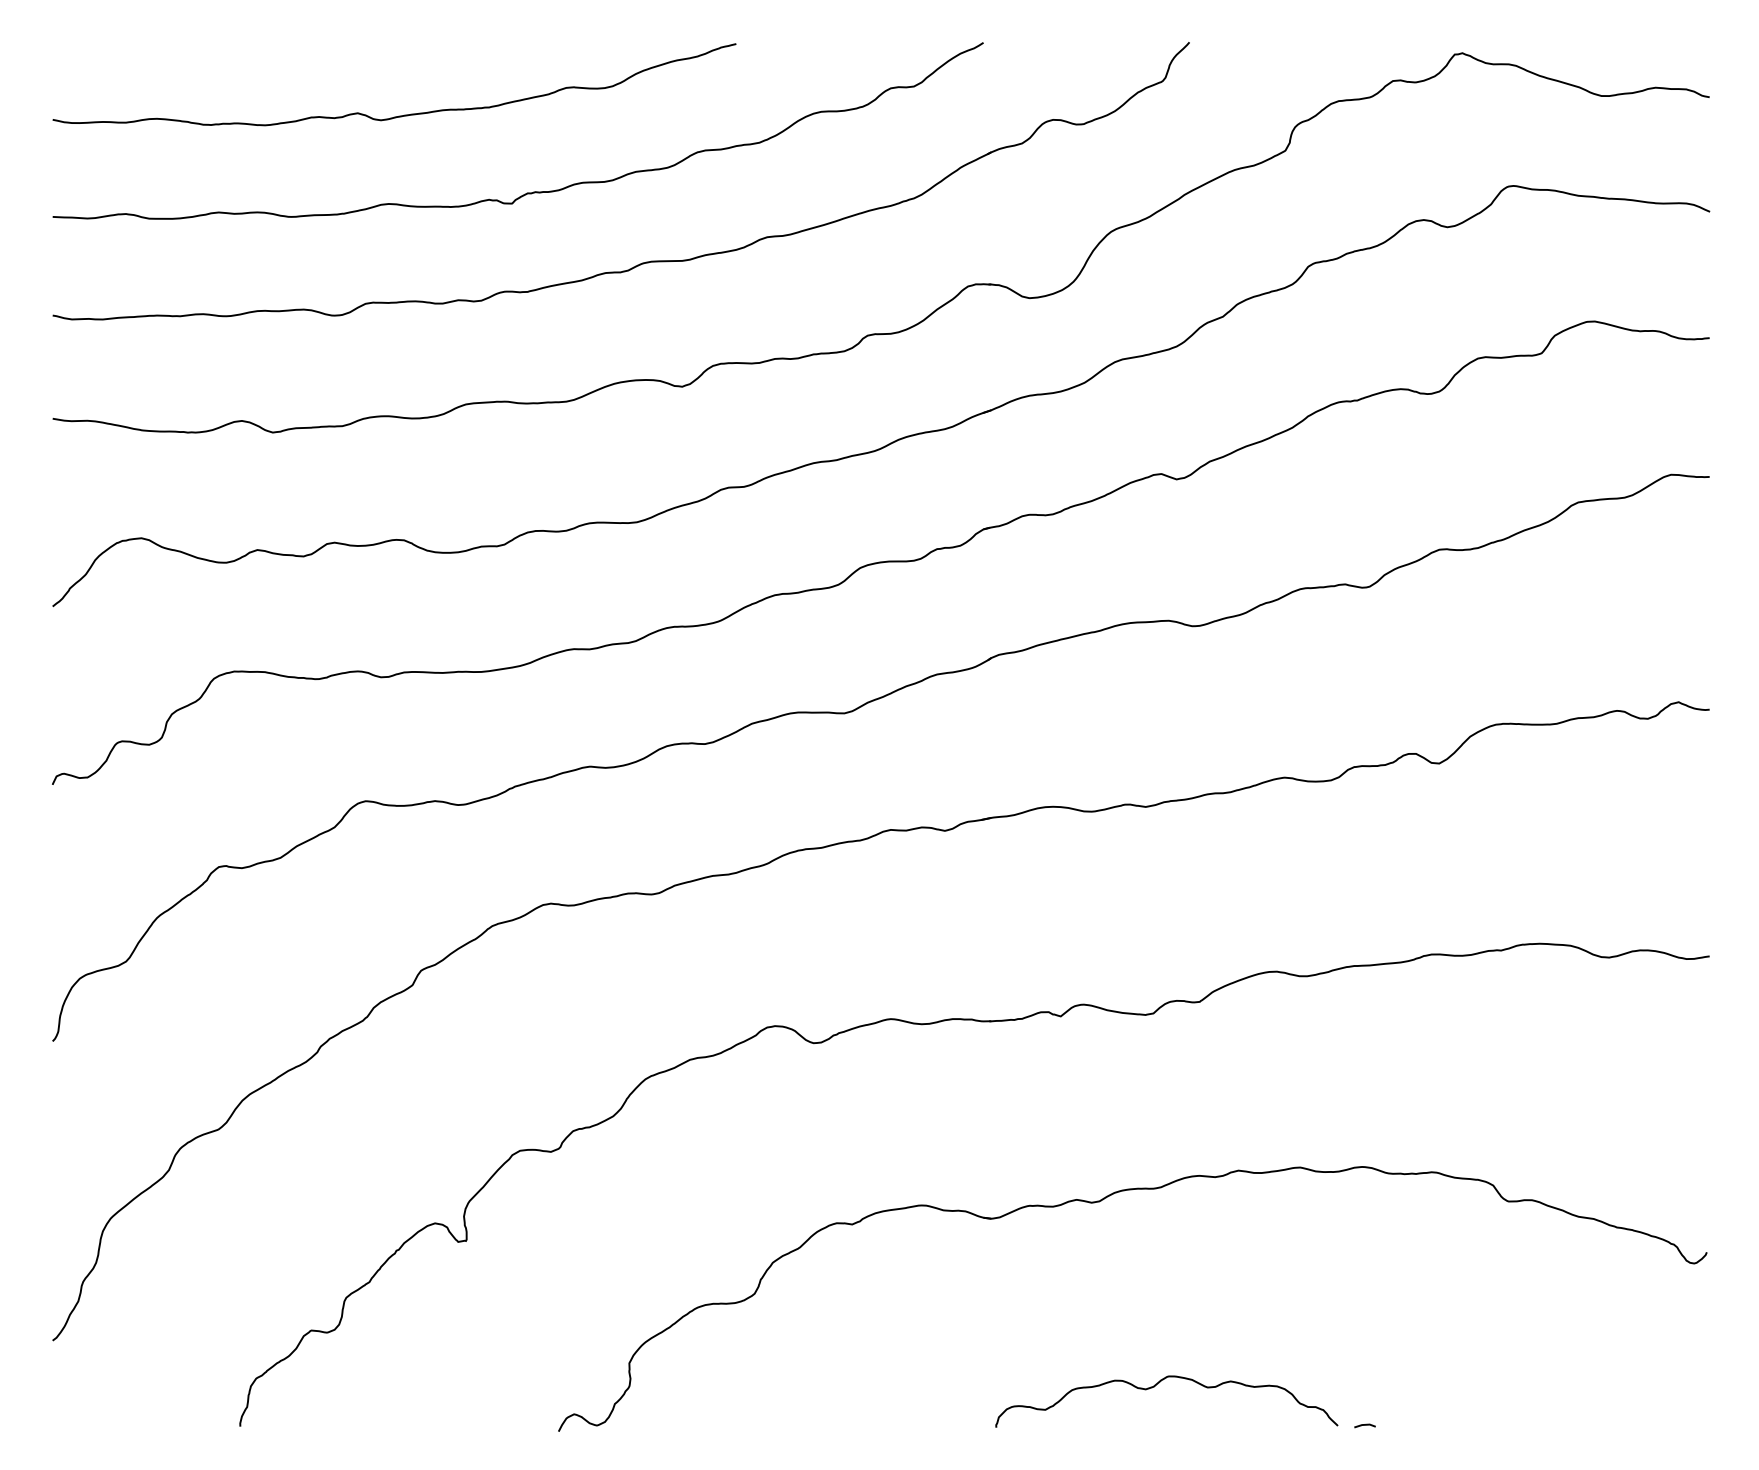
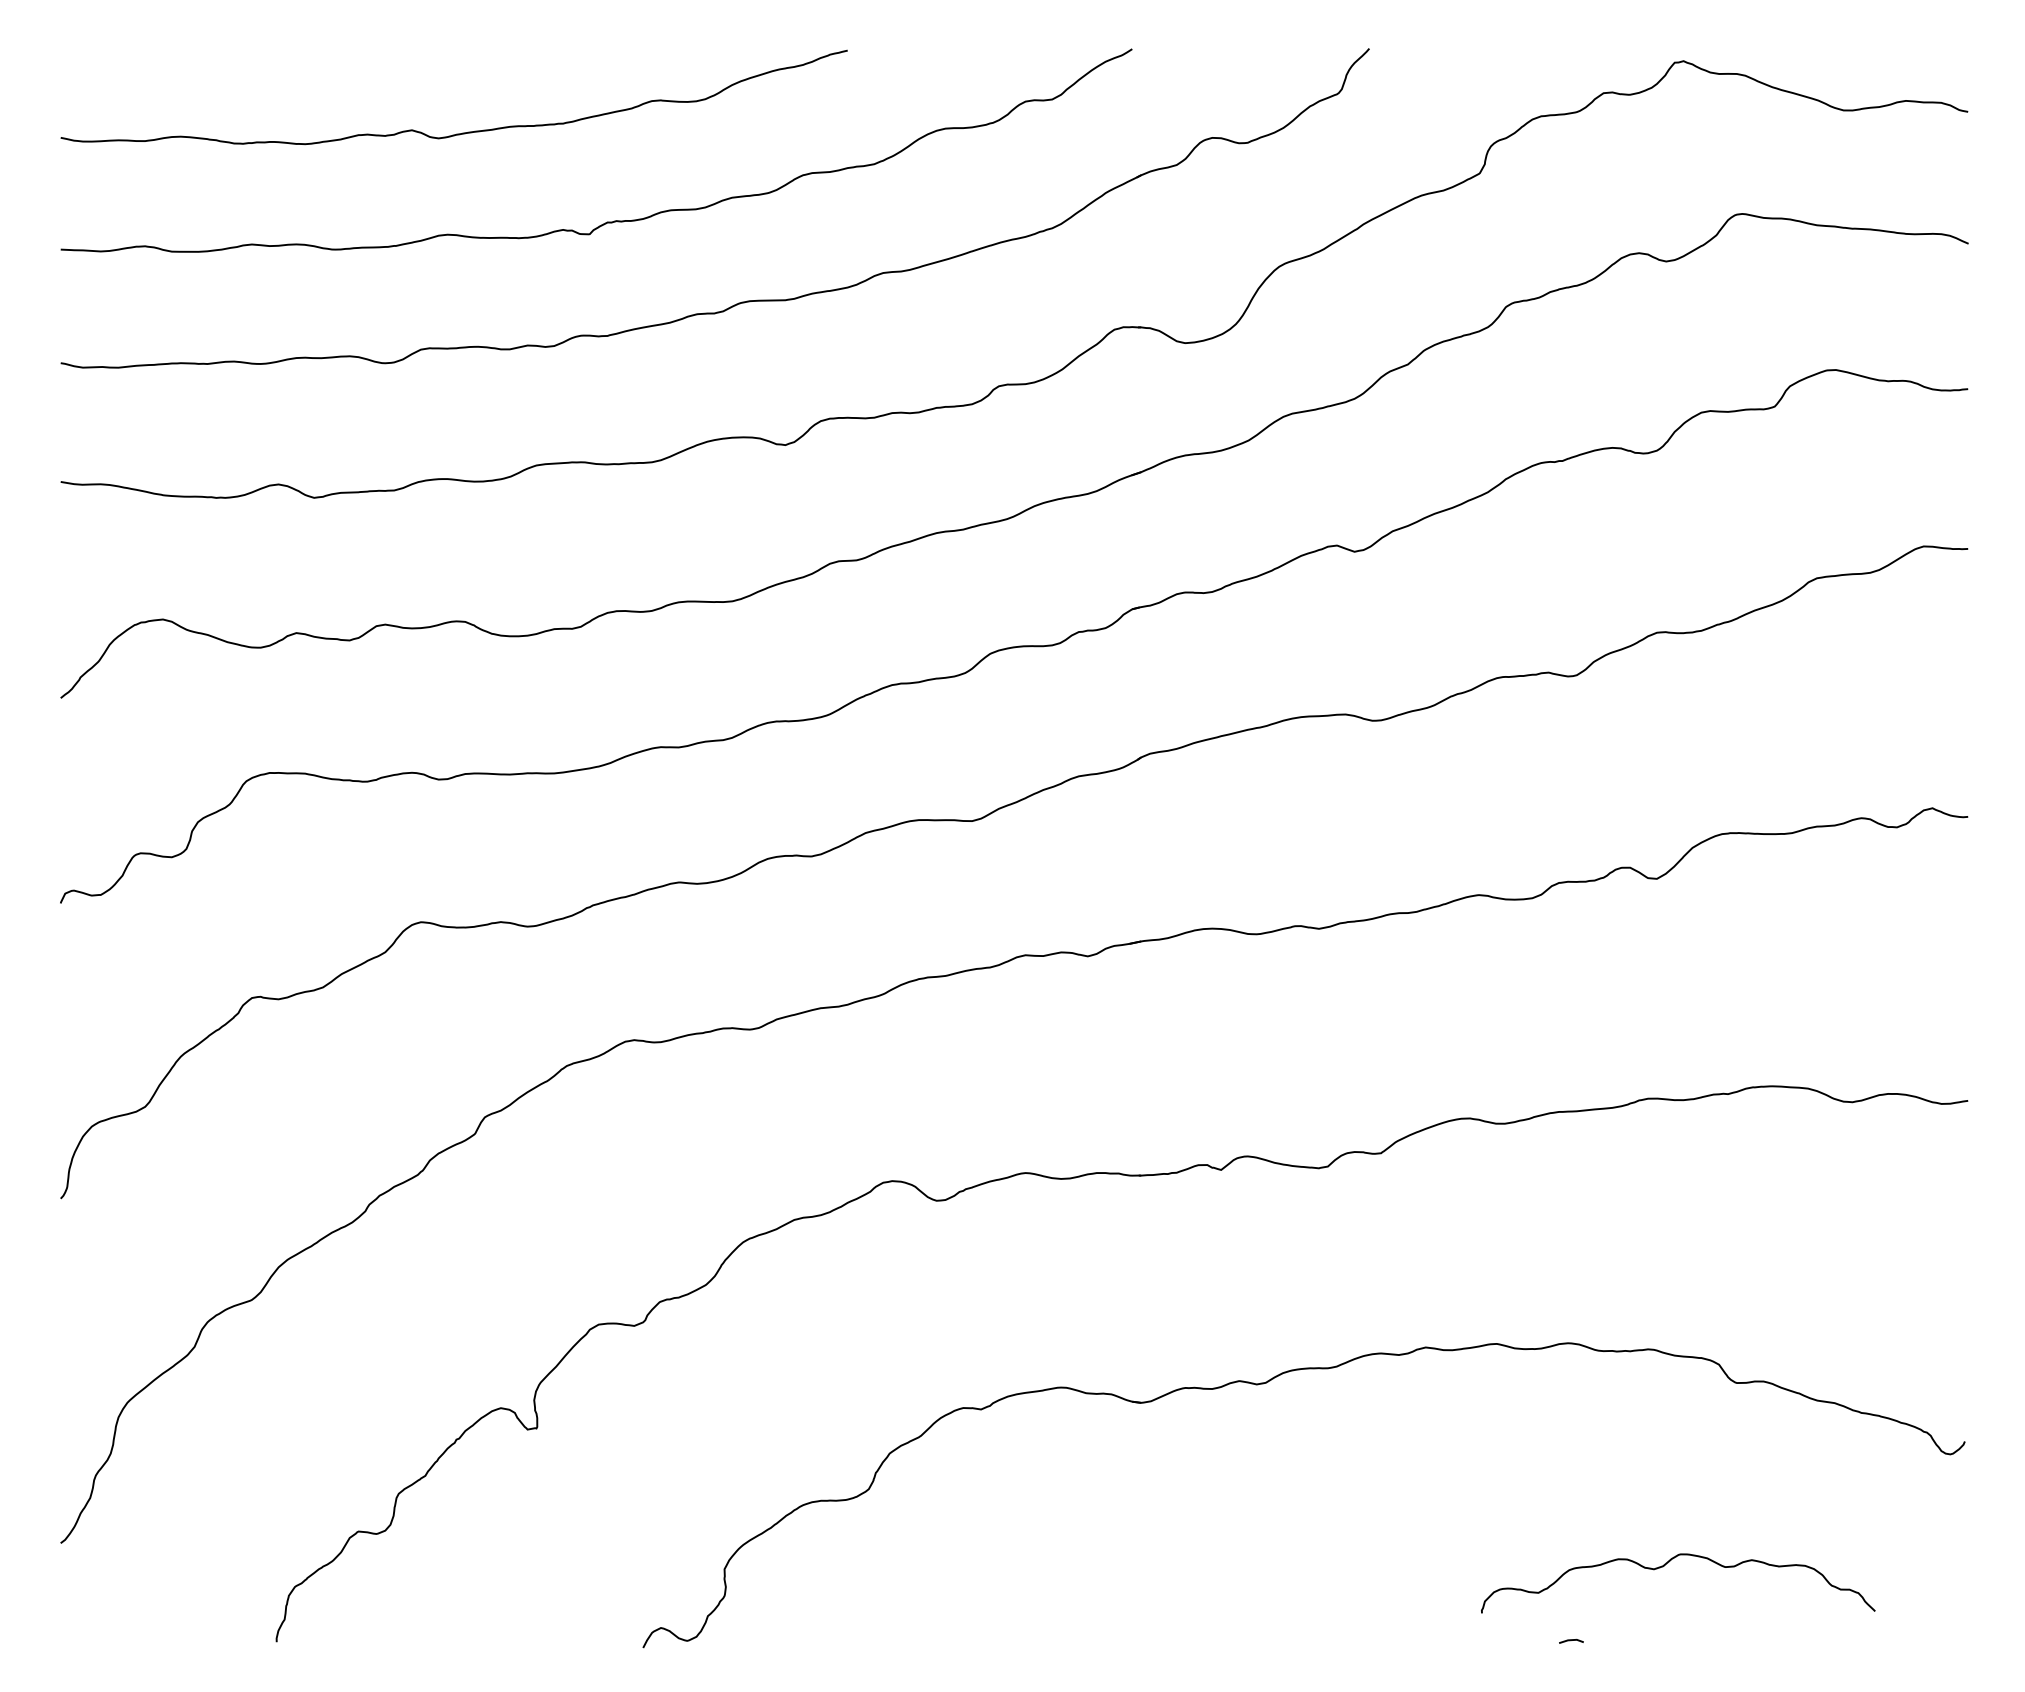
curve: (1154, 1387) -> (1663, 1567), moved

